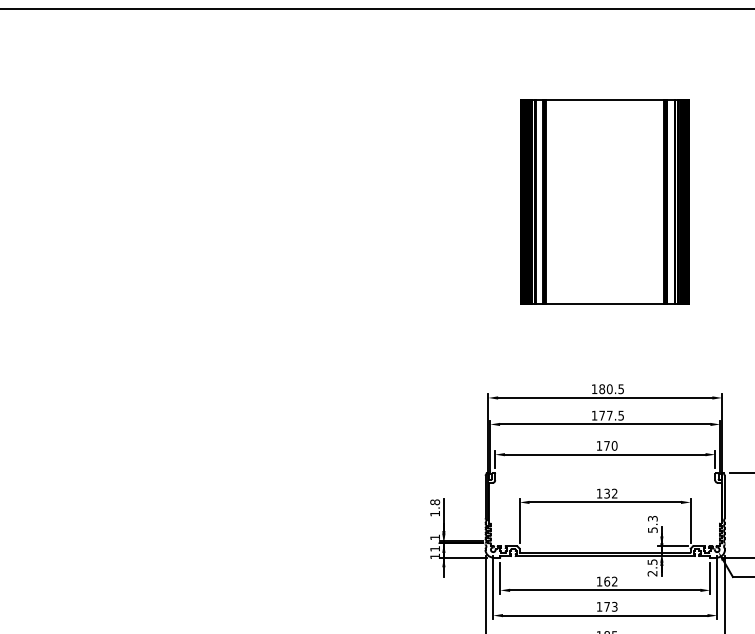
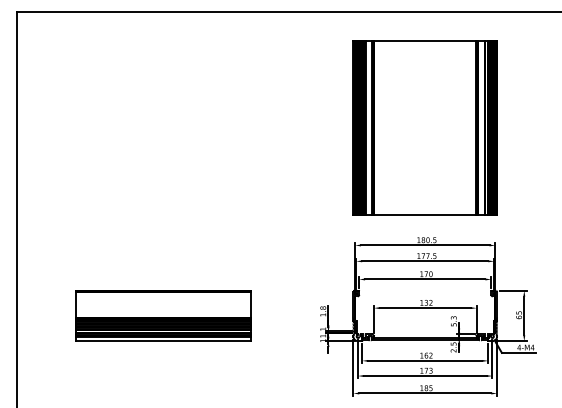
part: (603, 201) -> (424, 127), size x1.43
part: (168, 514) -> (163, 315), added

